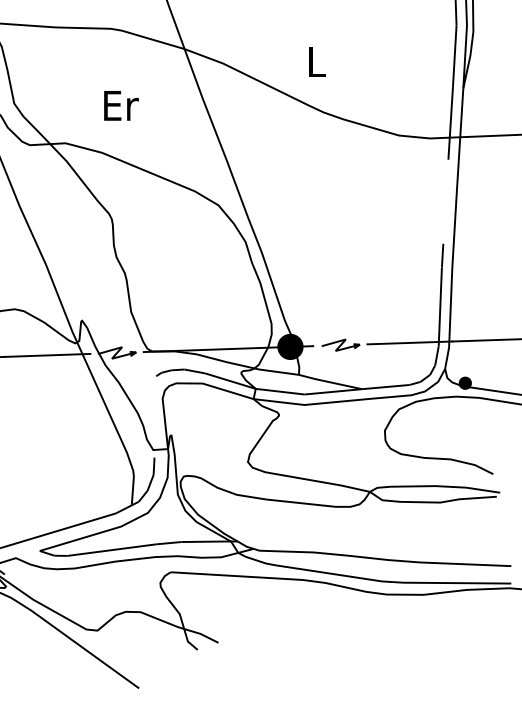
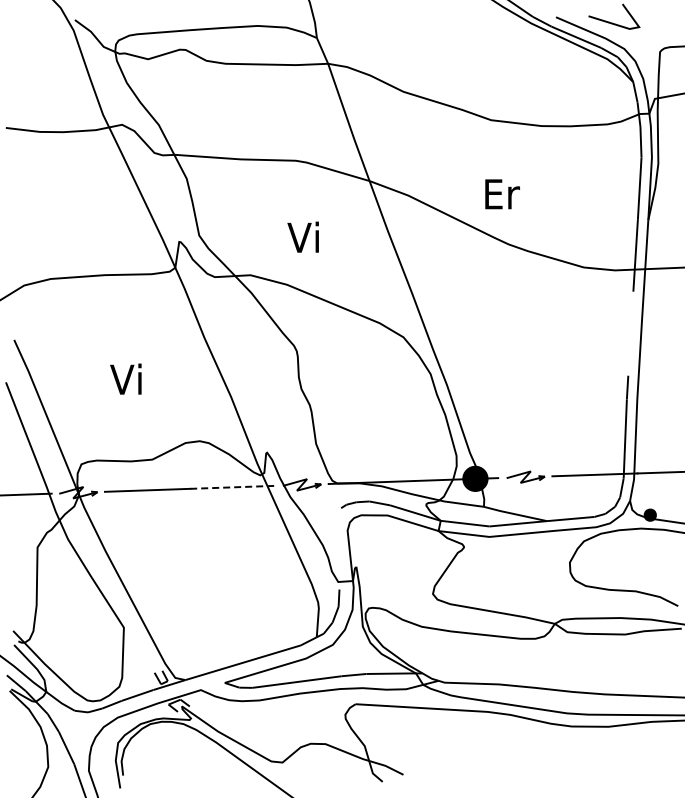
text: (317, 62) -> (502, 194), L -> Er
text: (120, 104) -> (305, 236), Er -> Vi
line: (47, 355) -> (232, 487), solid -> dashed

